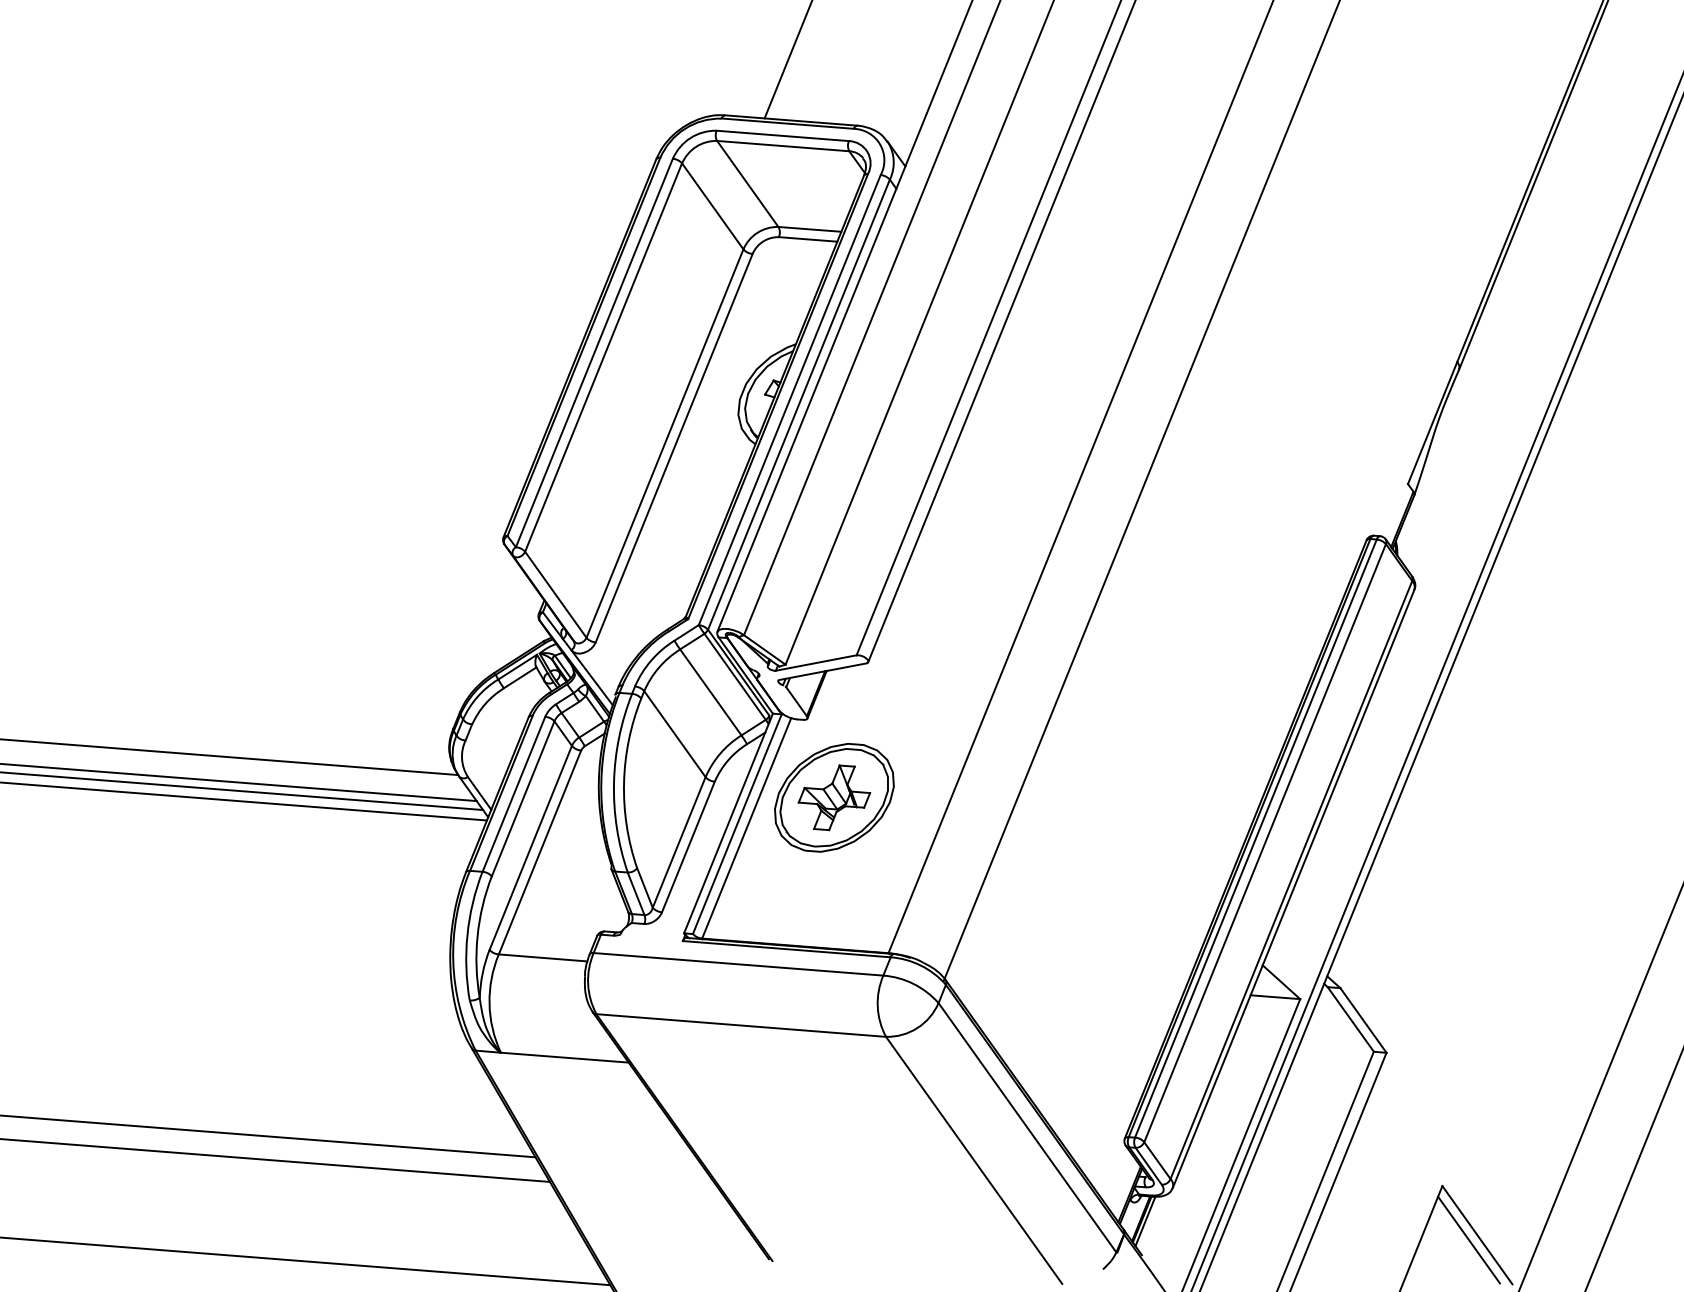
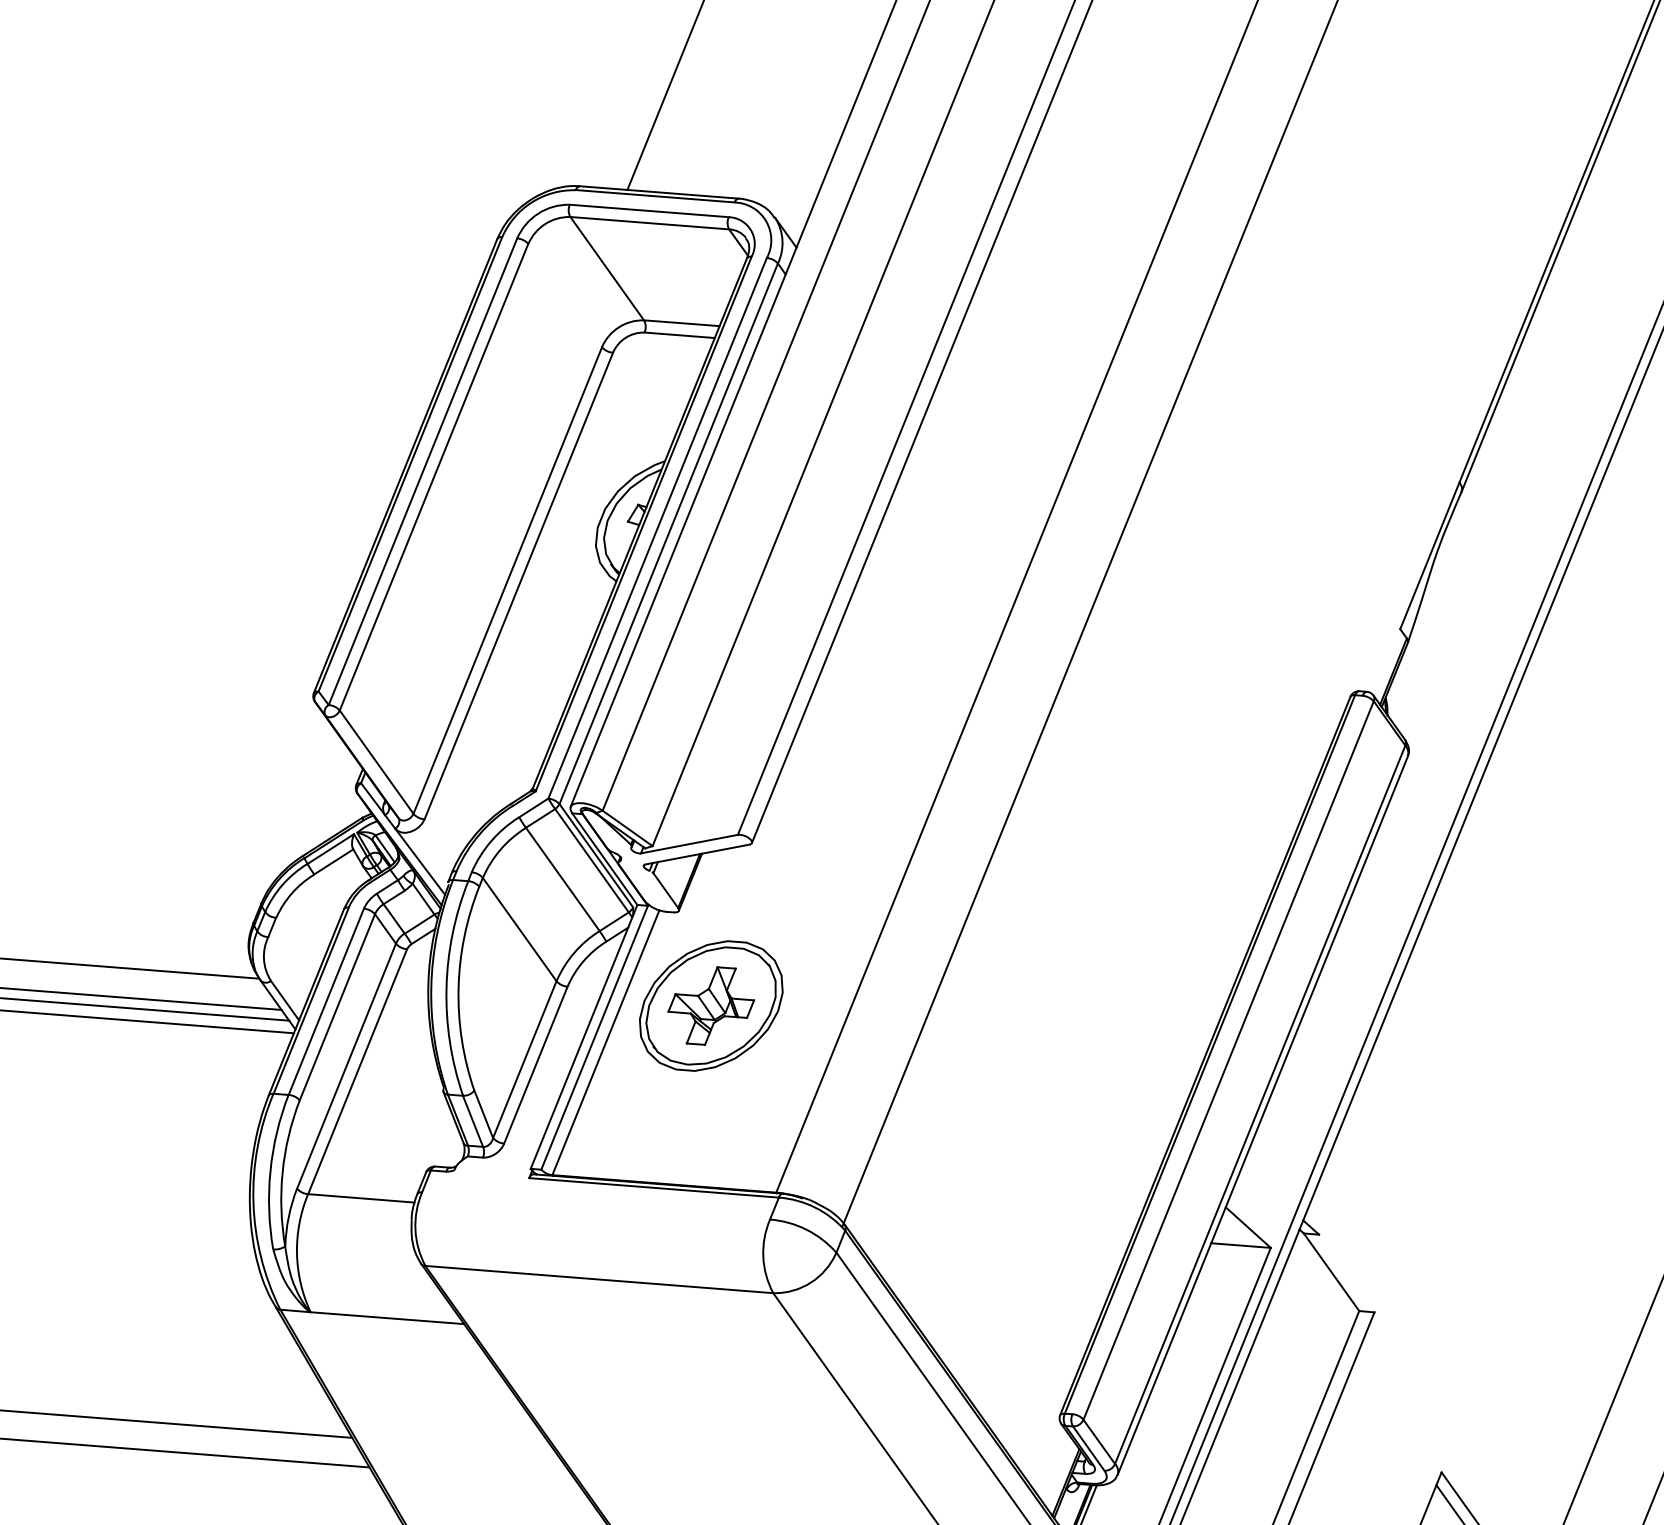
line: (712, 206) -> (564, 295), removed
line: (1255, 838) -> (1217, 1054), removed
line: (738, 964) -> (596, 1206), removed
line: (1363, 1020) -> (1346, 1273), removed

